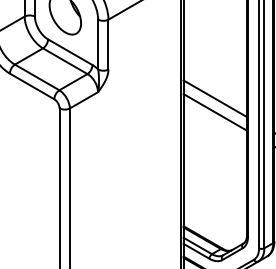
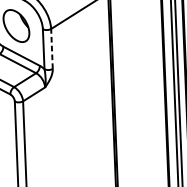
line: (108, 44) -> (52, 48), solid -> dashed
line: (214, 98) -> (138, 88), removed
line: (214, 112) -> (139, 99), removed

